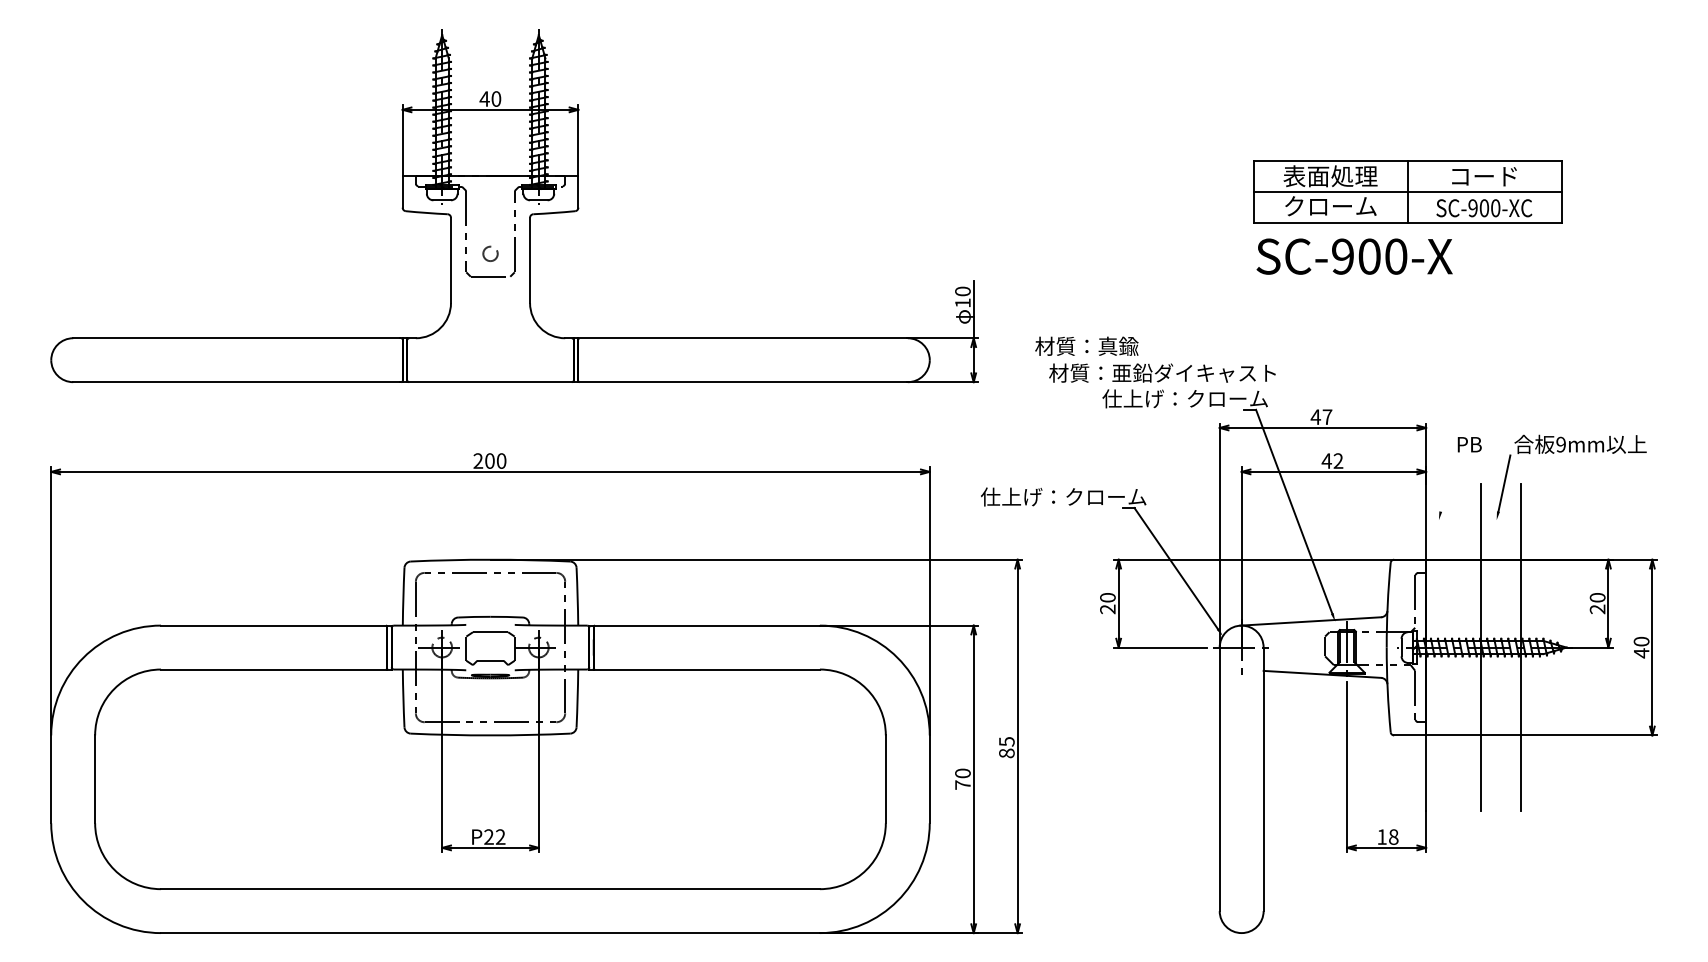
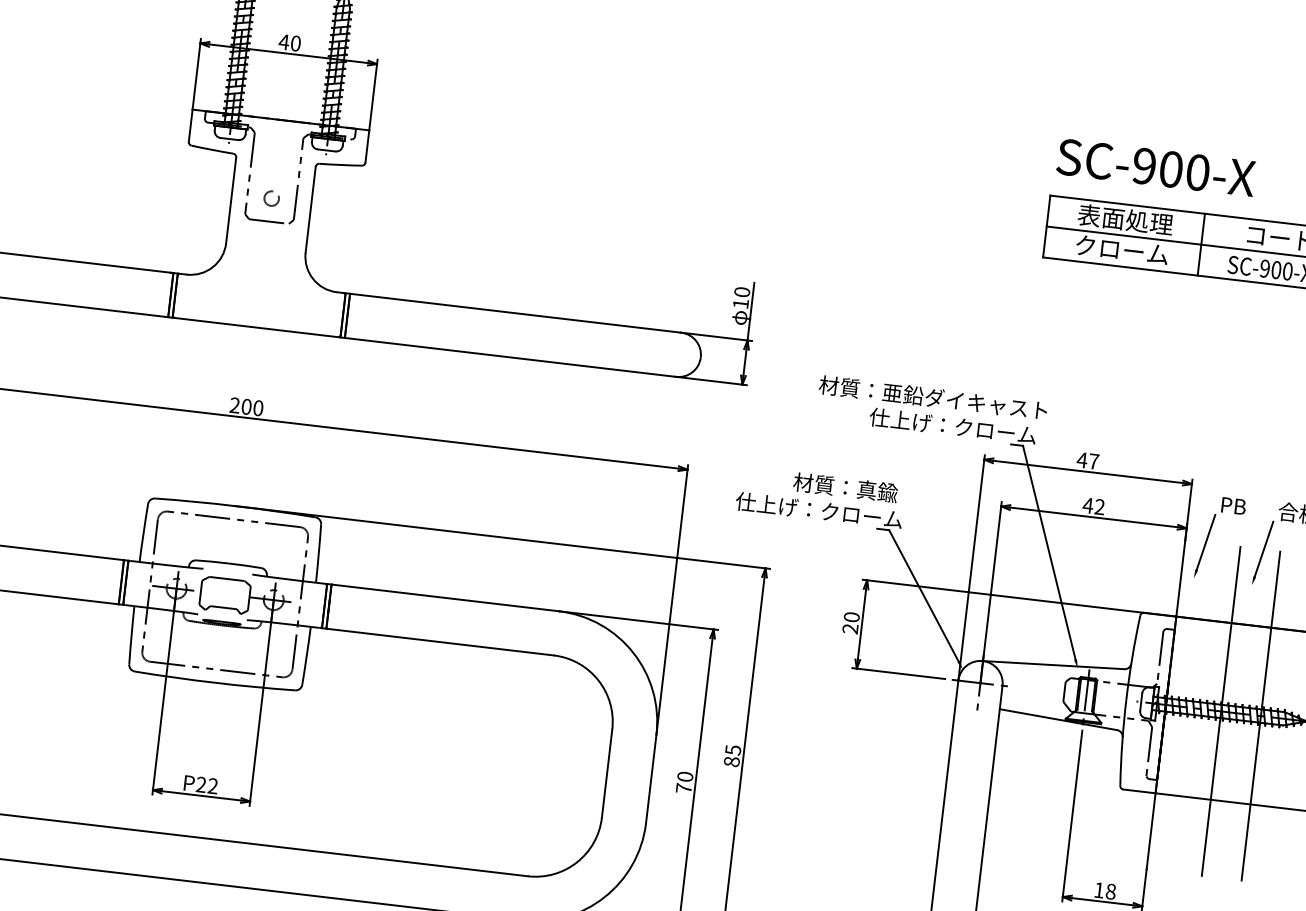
text: (1354, 256) -> (1156, 167), moved
text: (1086, 345) -> (845, 486), moved
line: (1446, 483) -> (1205, 542), added

